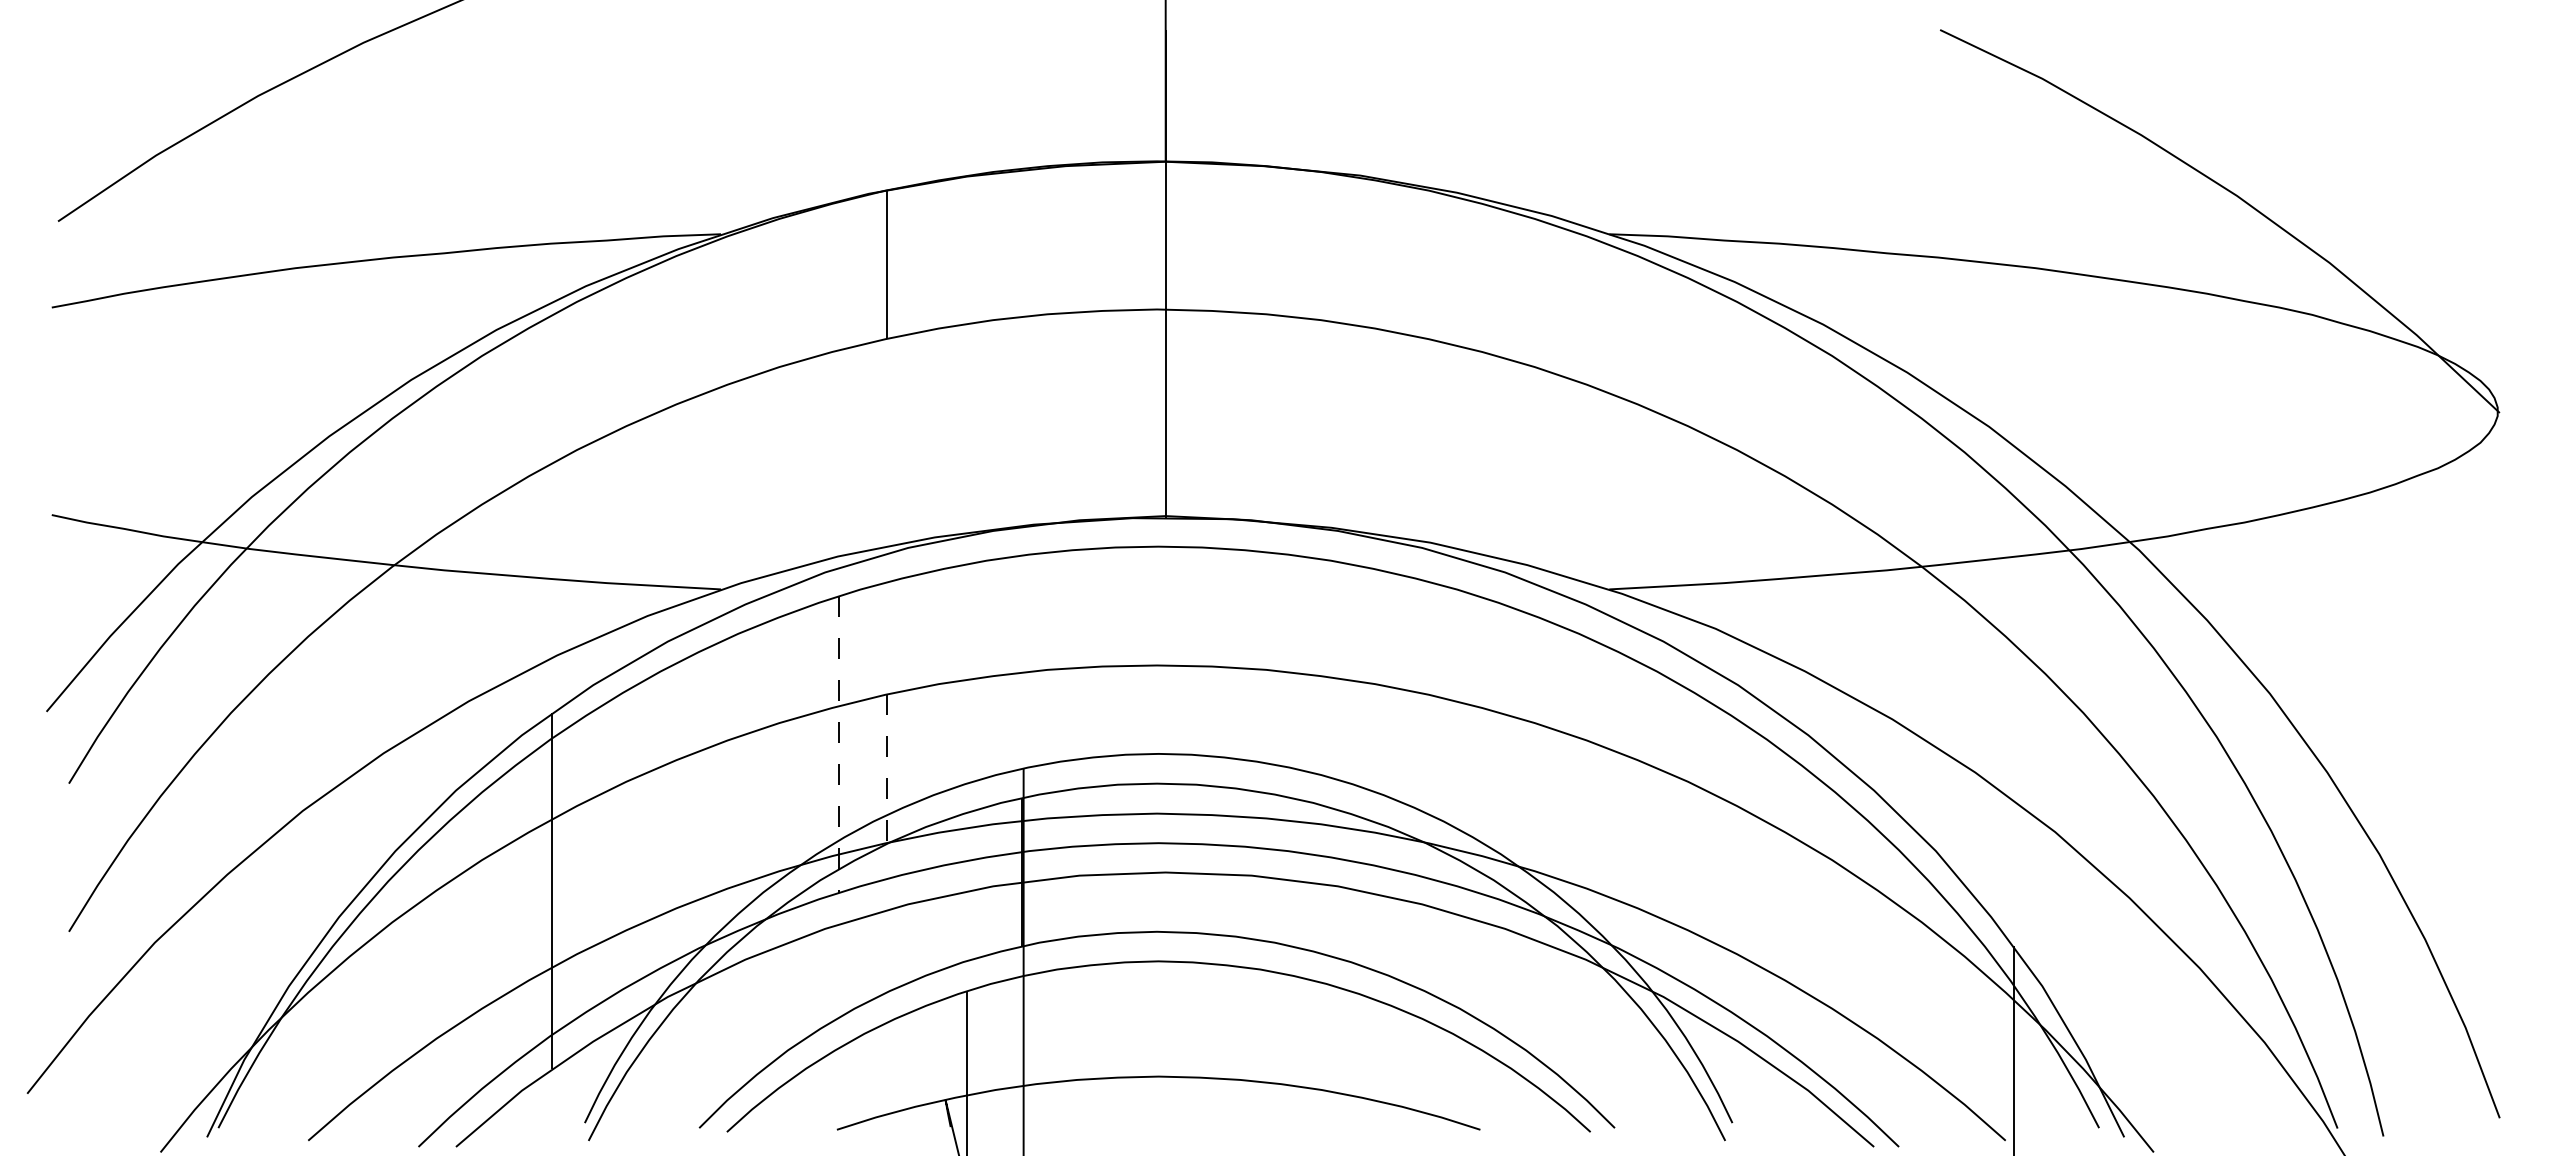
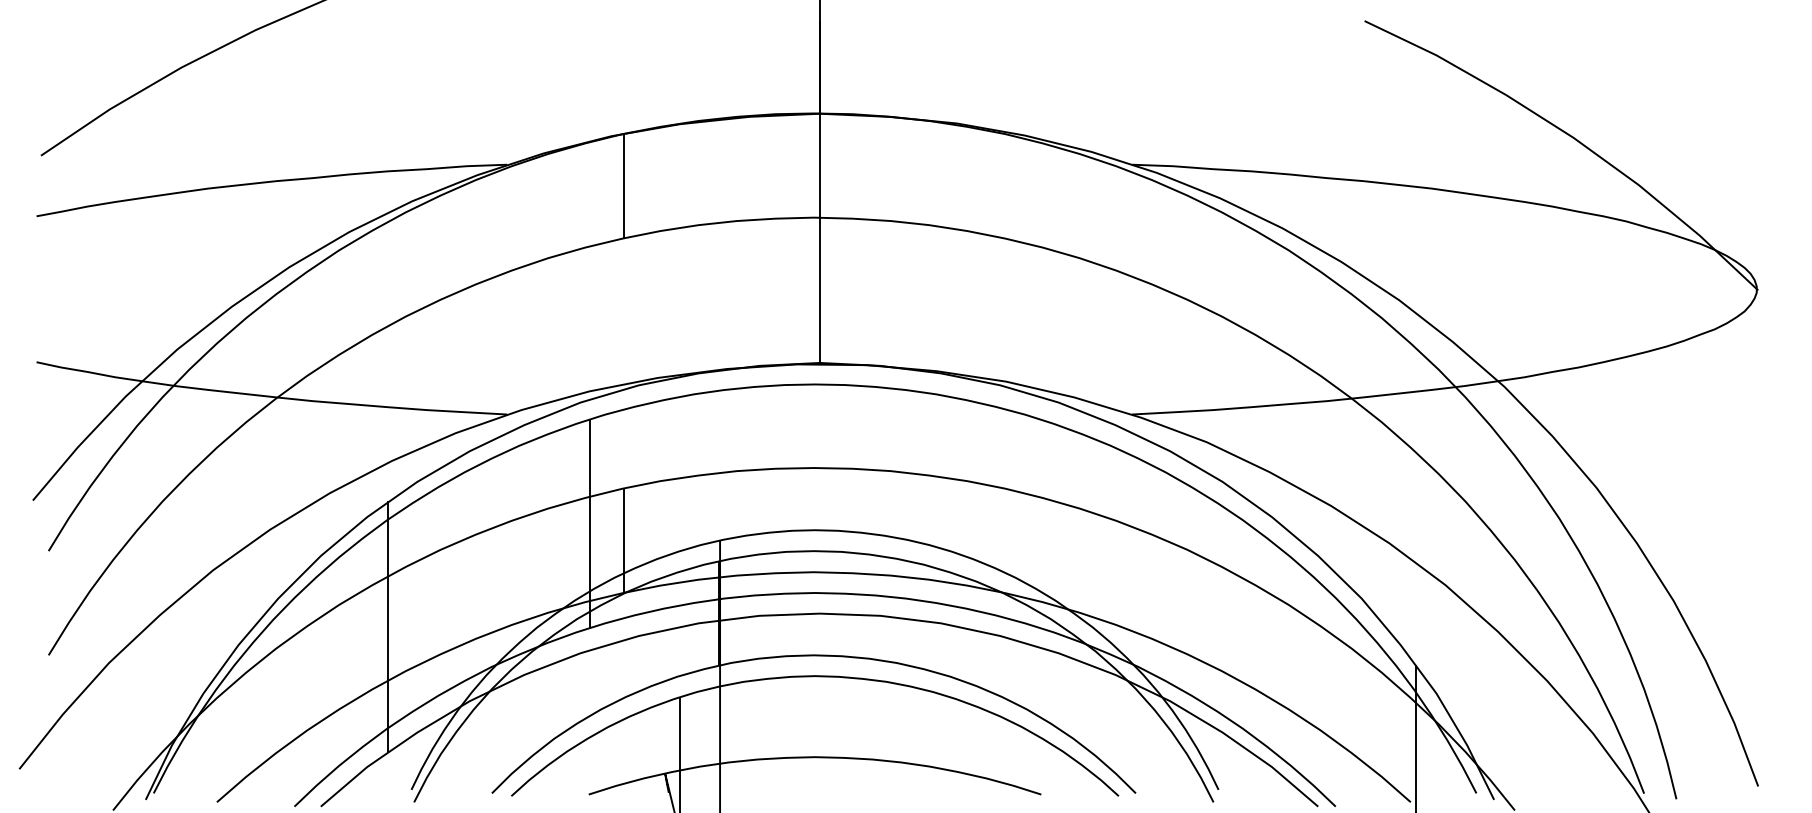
line: (839, 745) -> (590, 524), dashed -> solid
line: (886, 769) -> (623, 541), dashed -> solid

